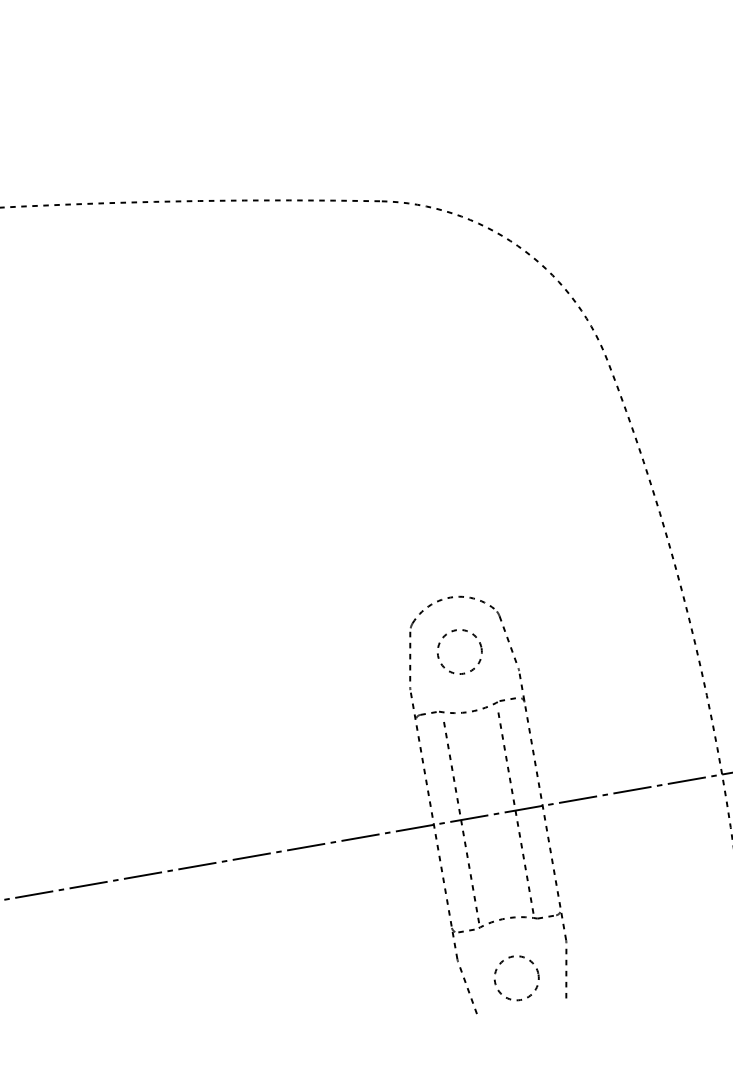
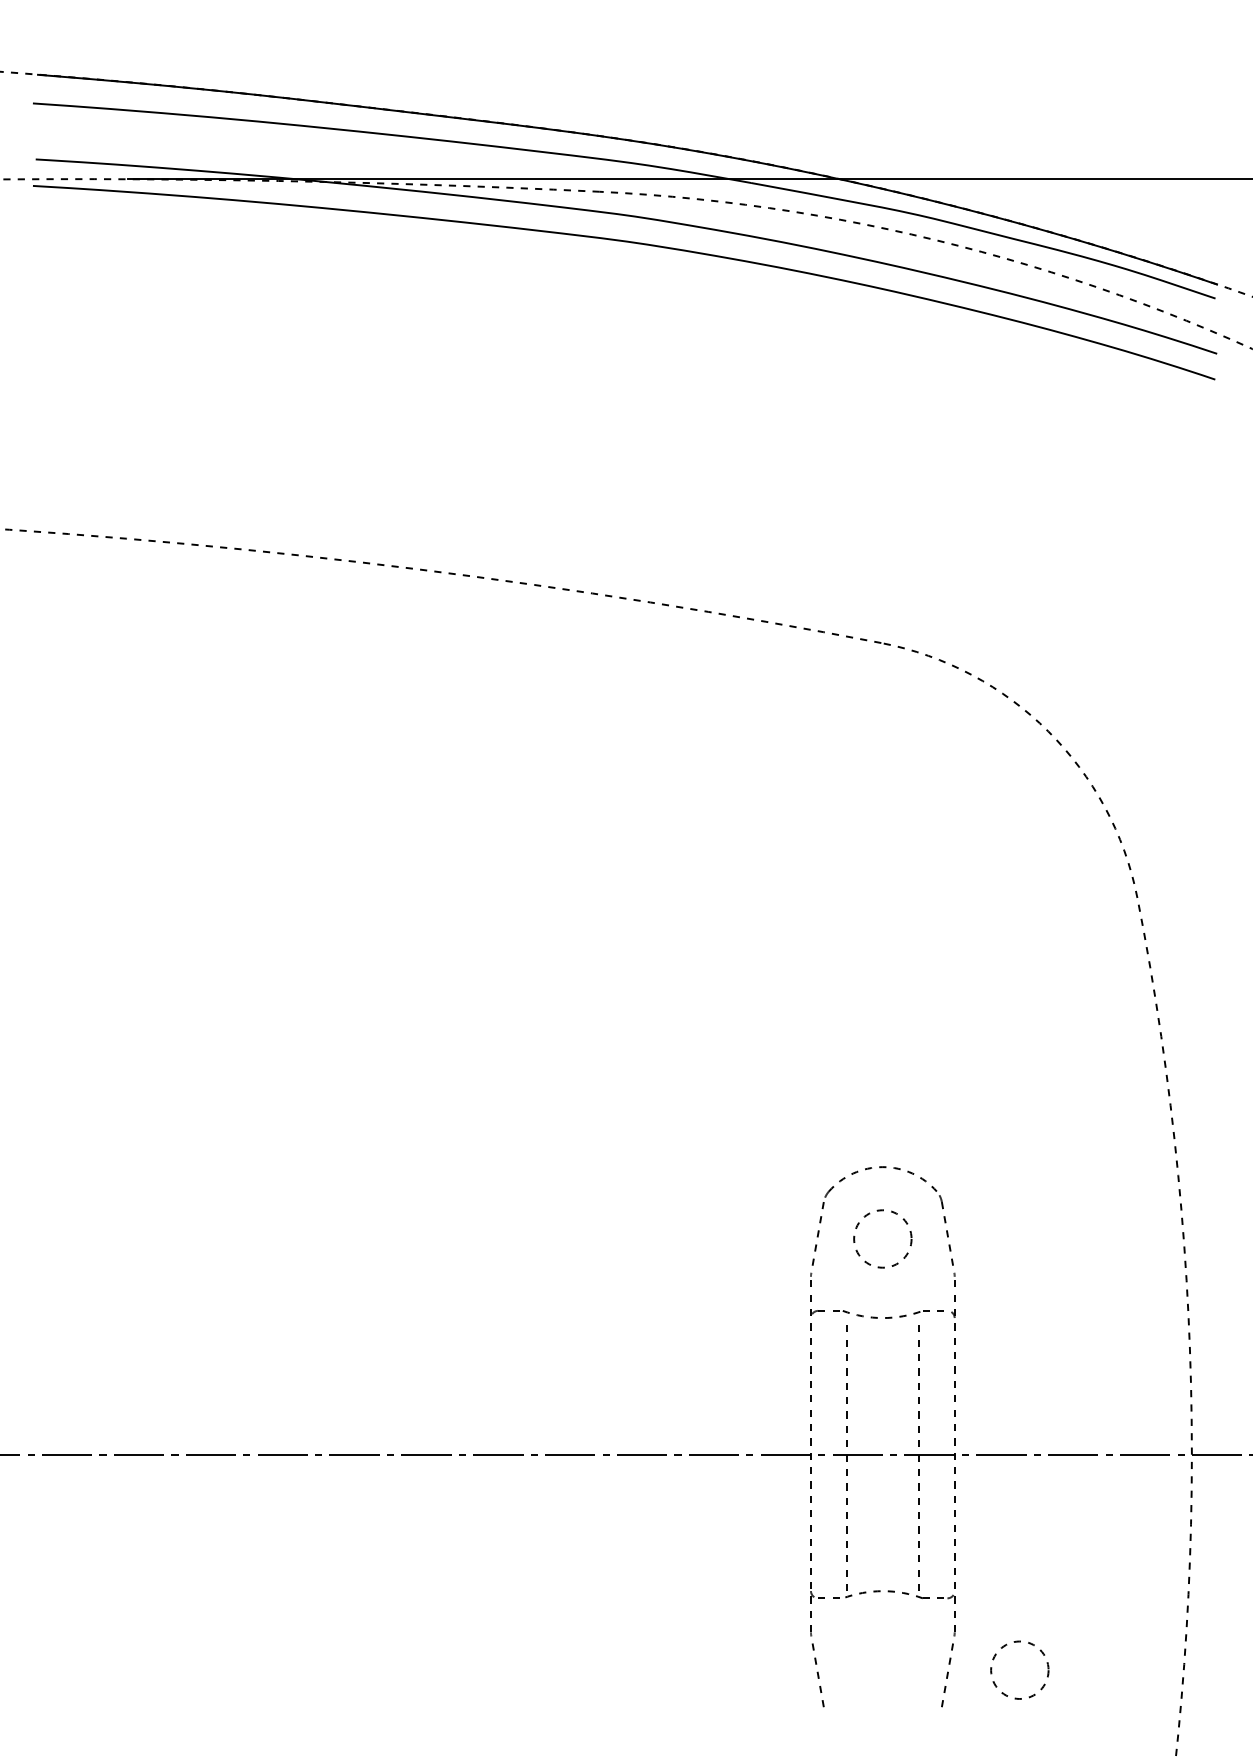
circle: (516, 977) -> (1019, 1669), moved

